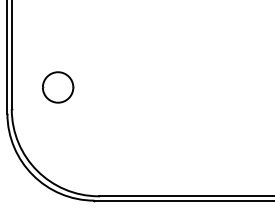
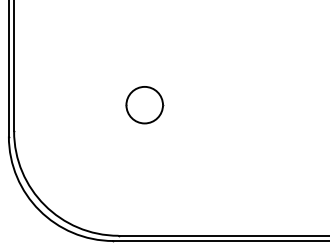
part: (57, 87) -> (144, 105), moved

